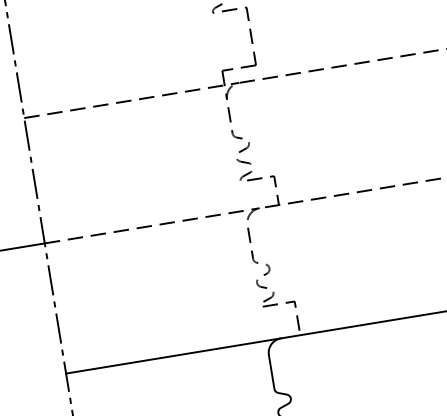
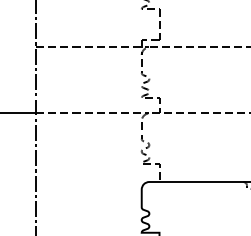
line: (172, 355) -> (92, 181), removed

